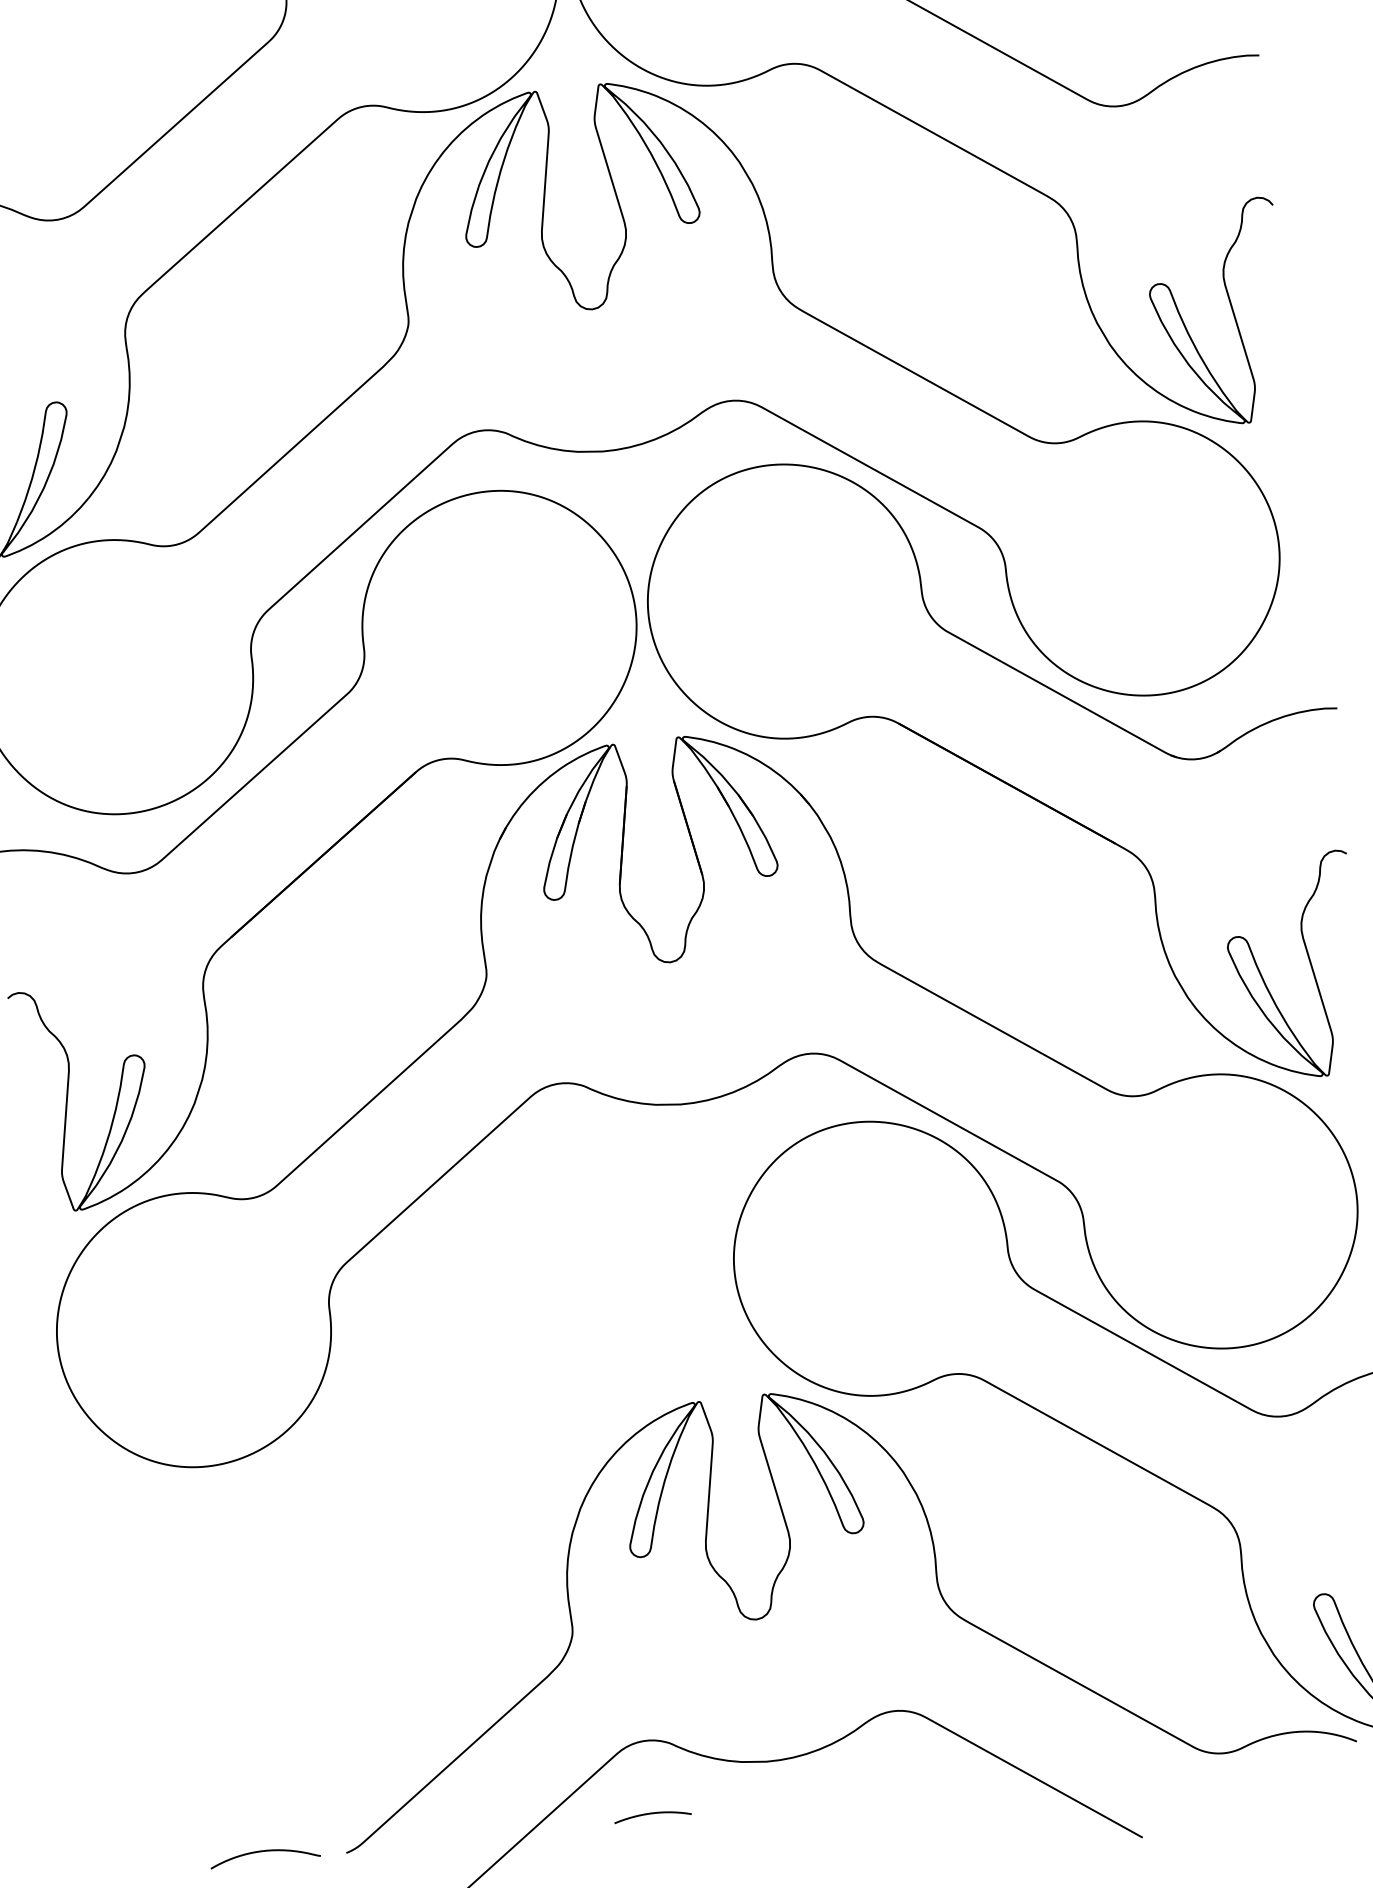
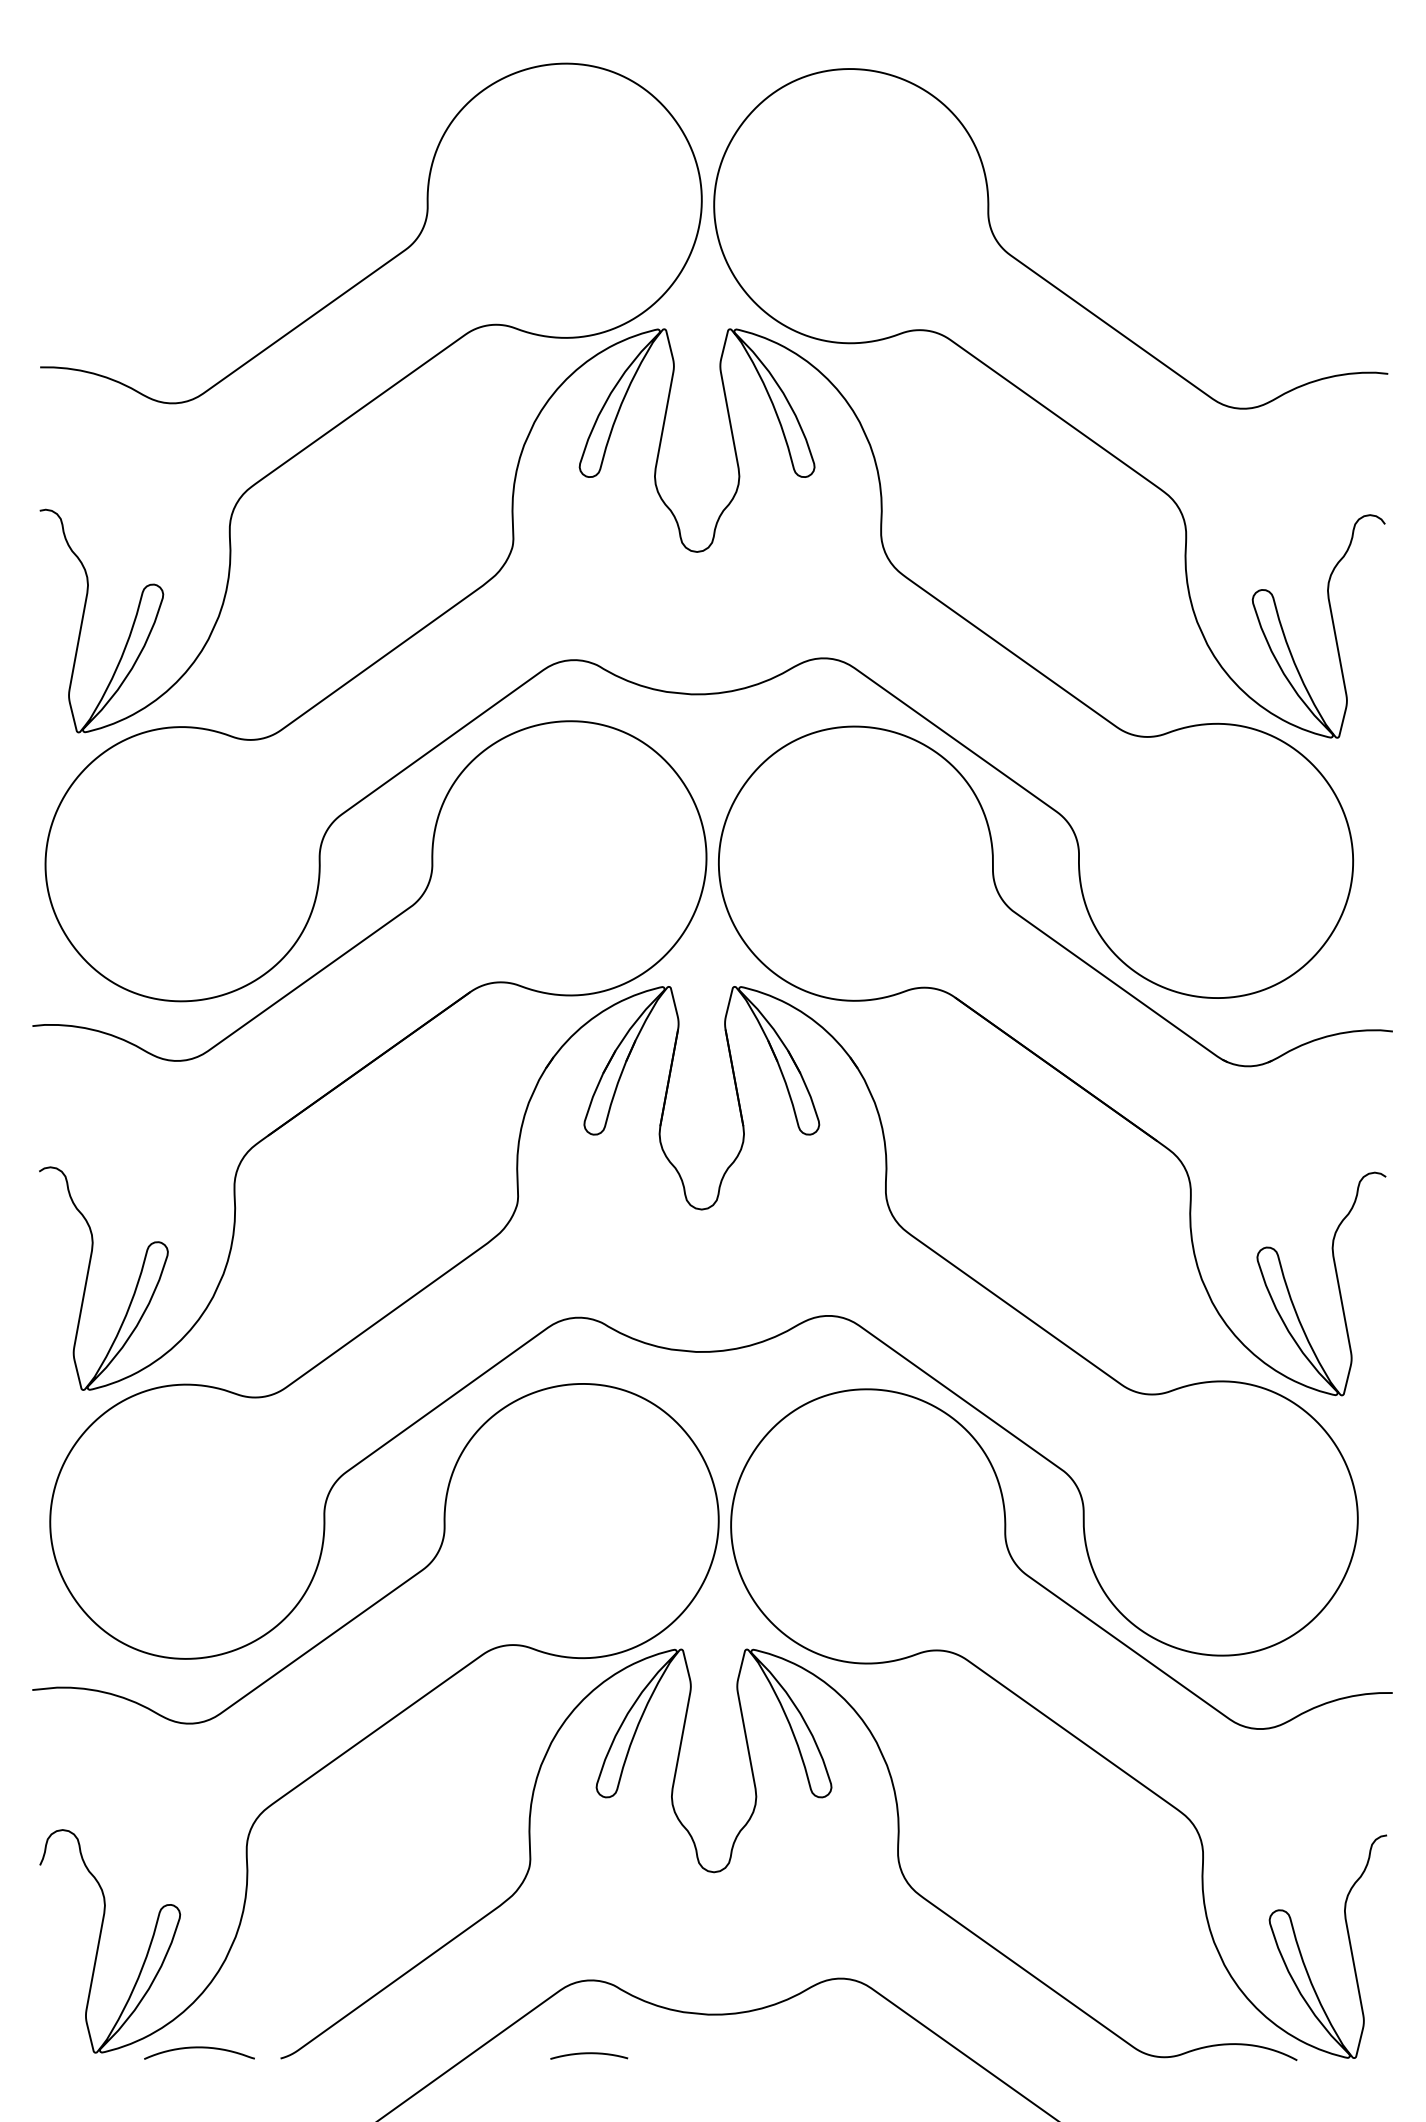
curve: (407, 1512) -> (379, 1726), added

